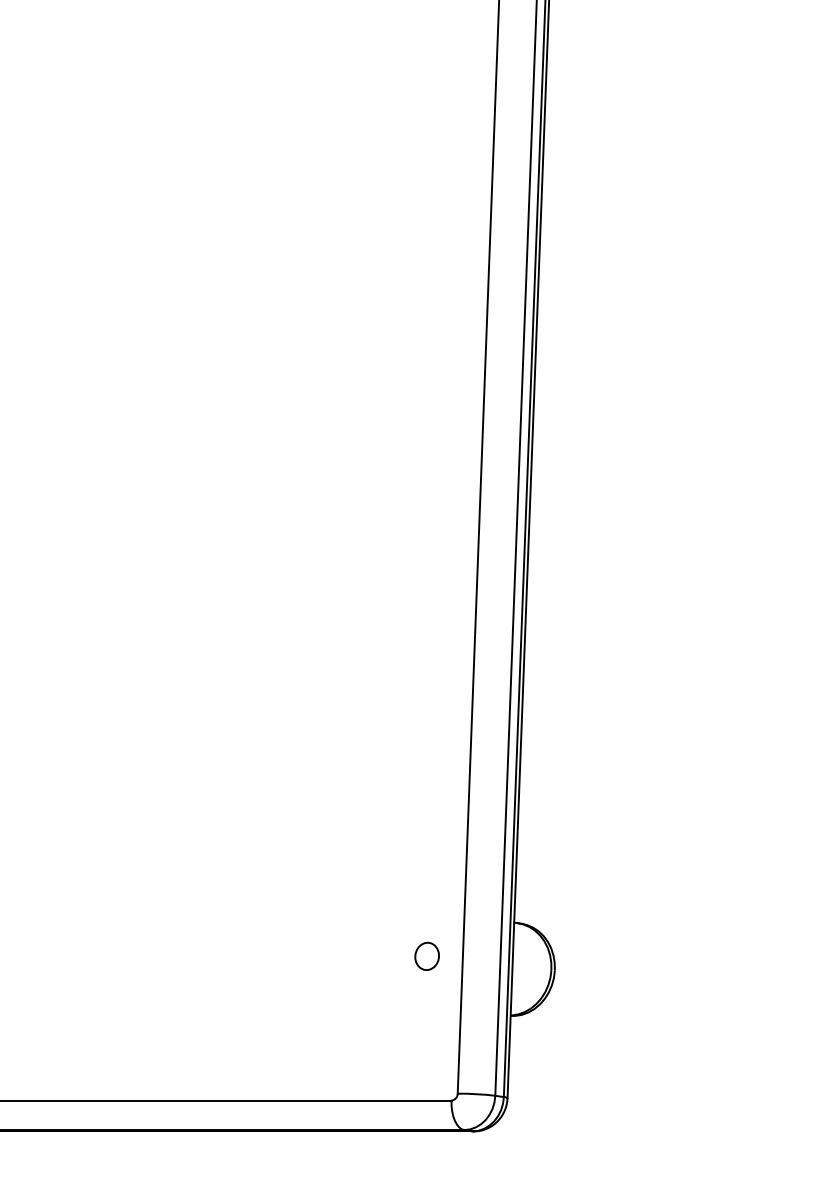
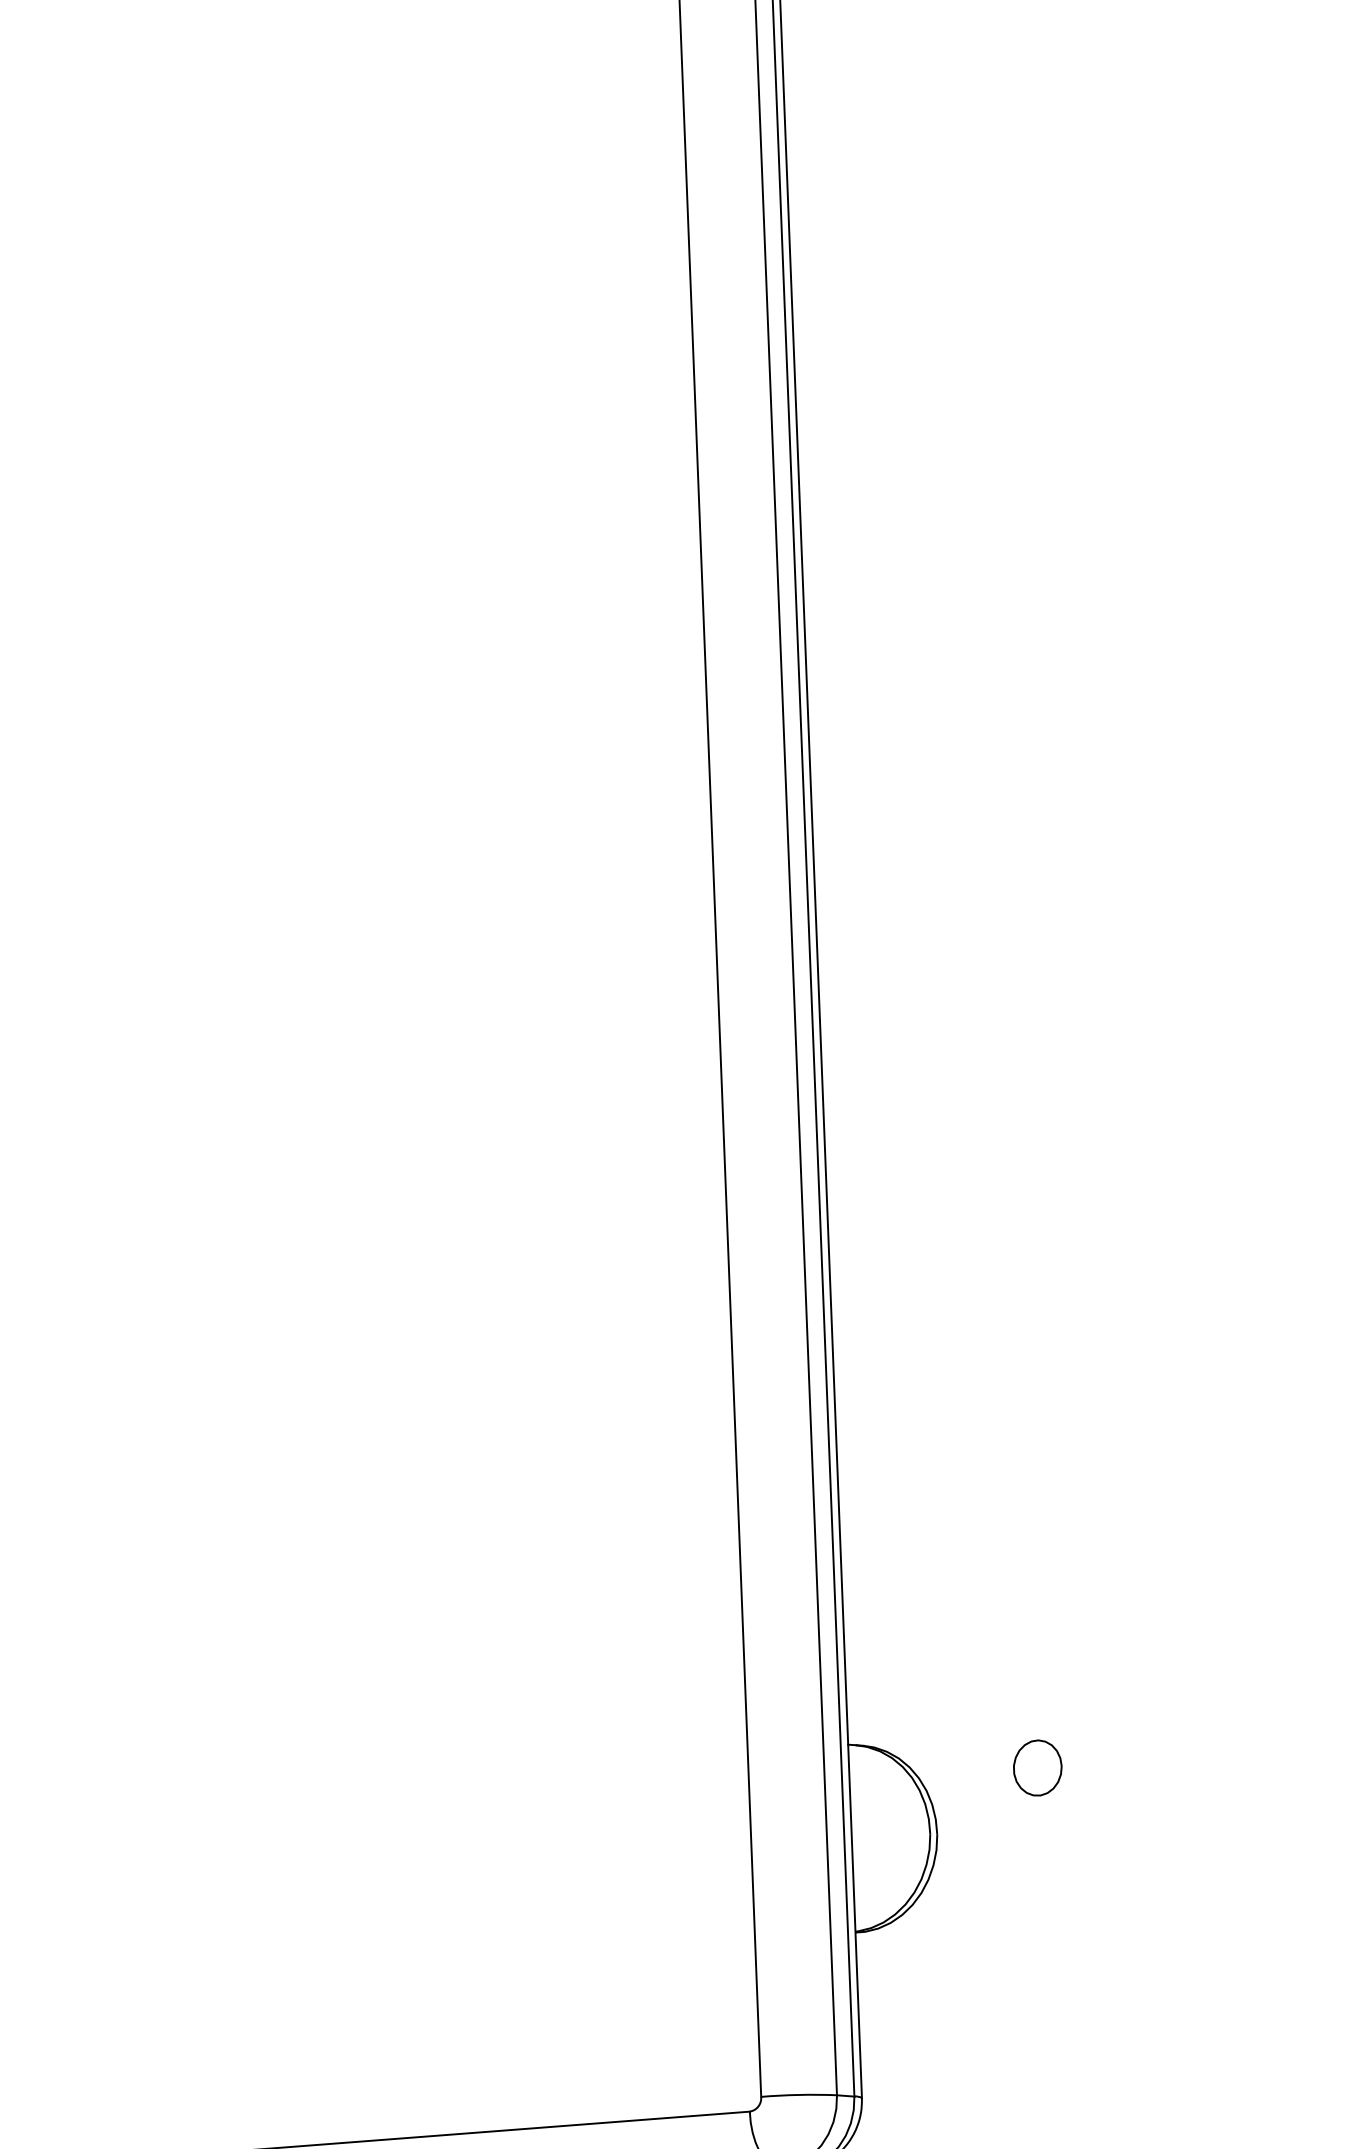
part: (426, 955) -> (1036, 1766), moved

